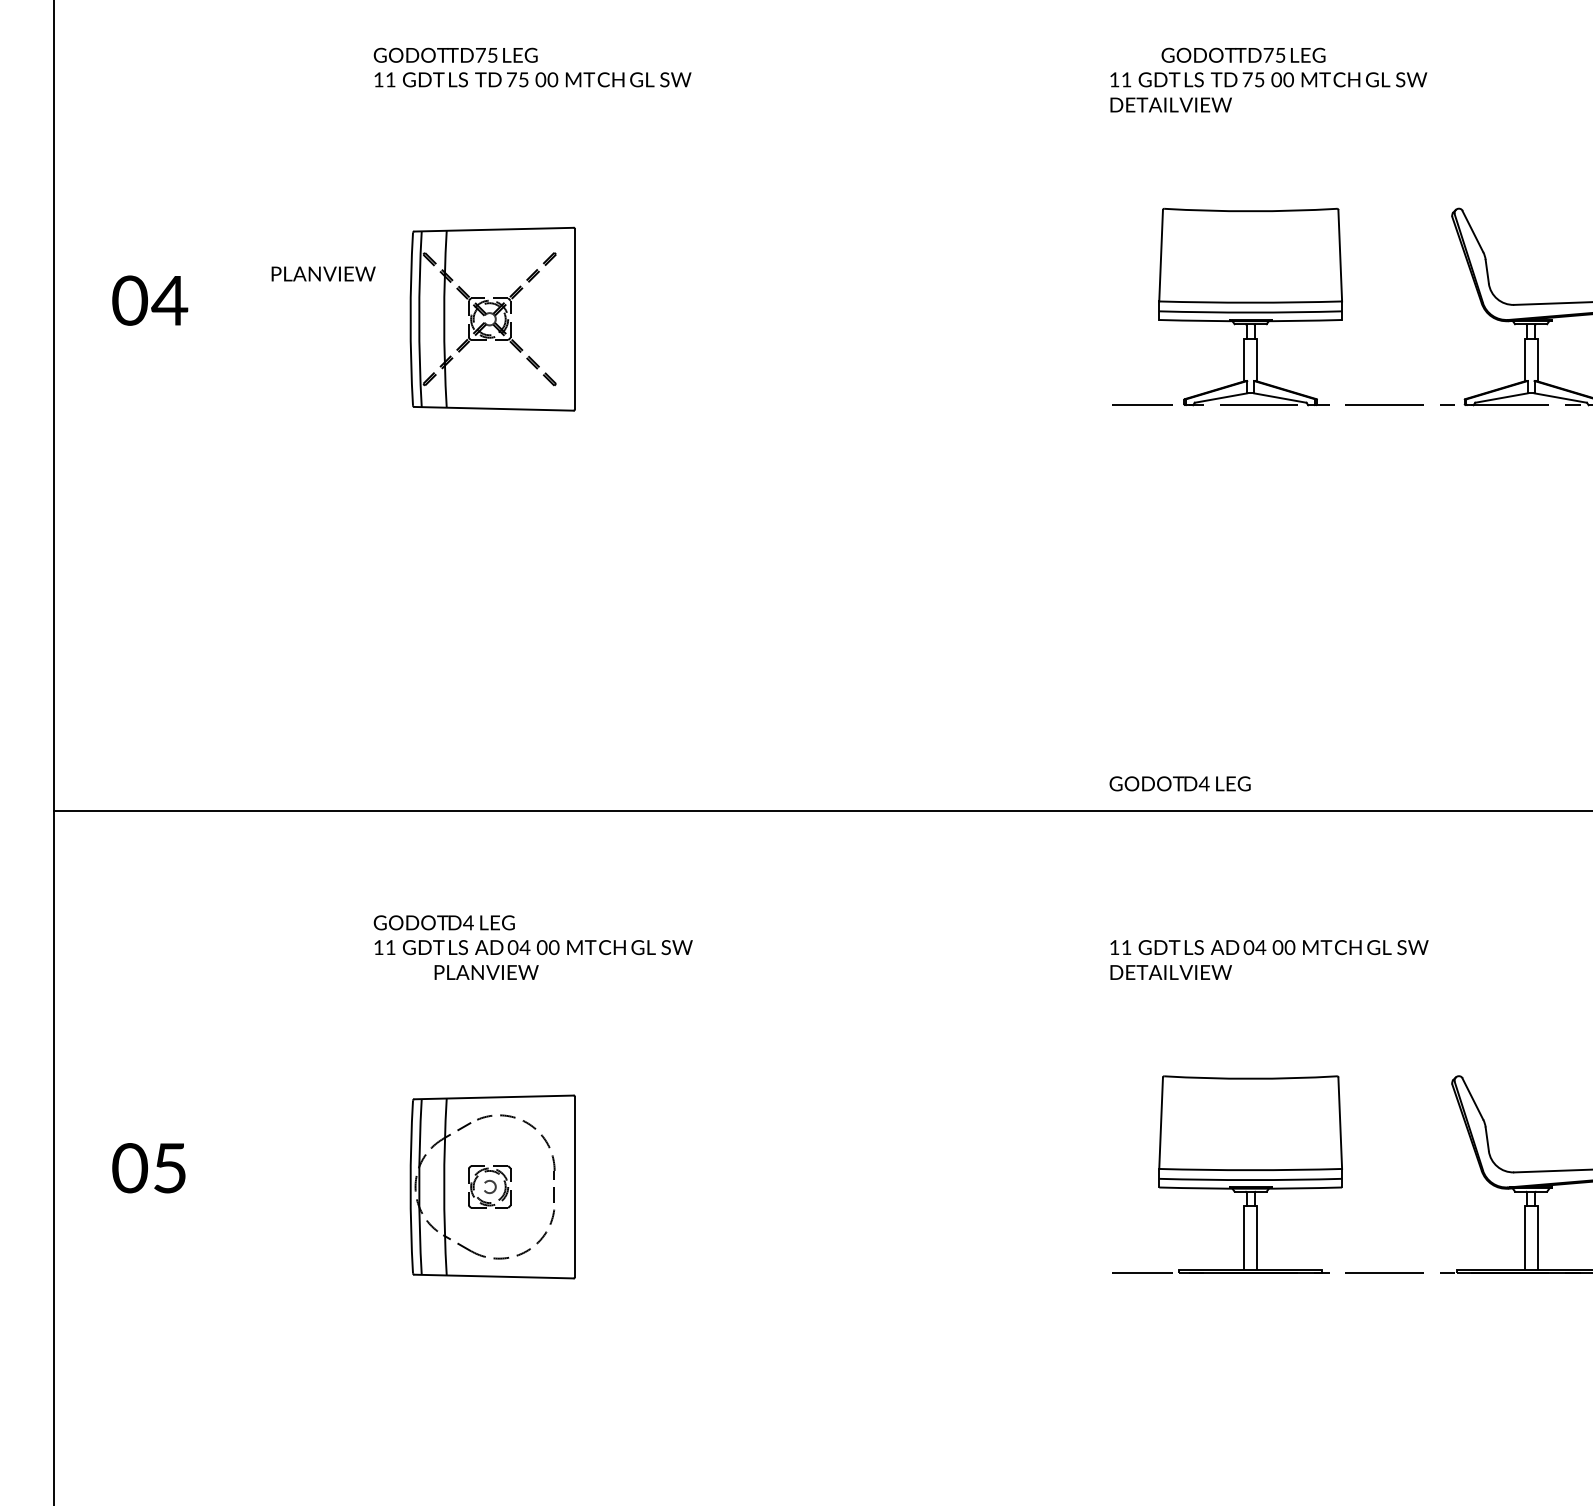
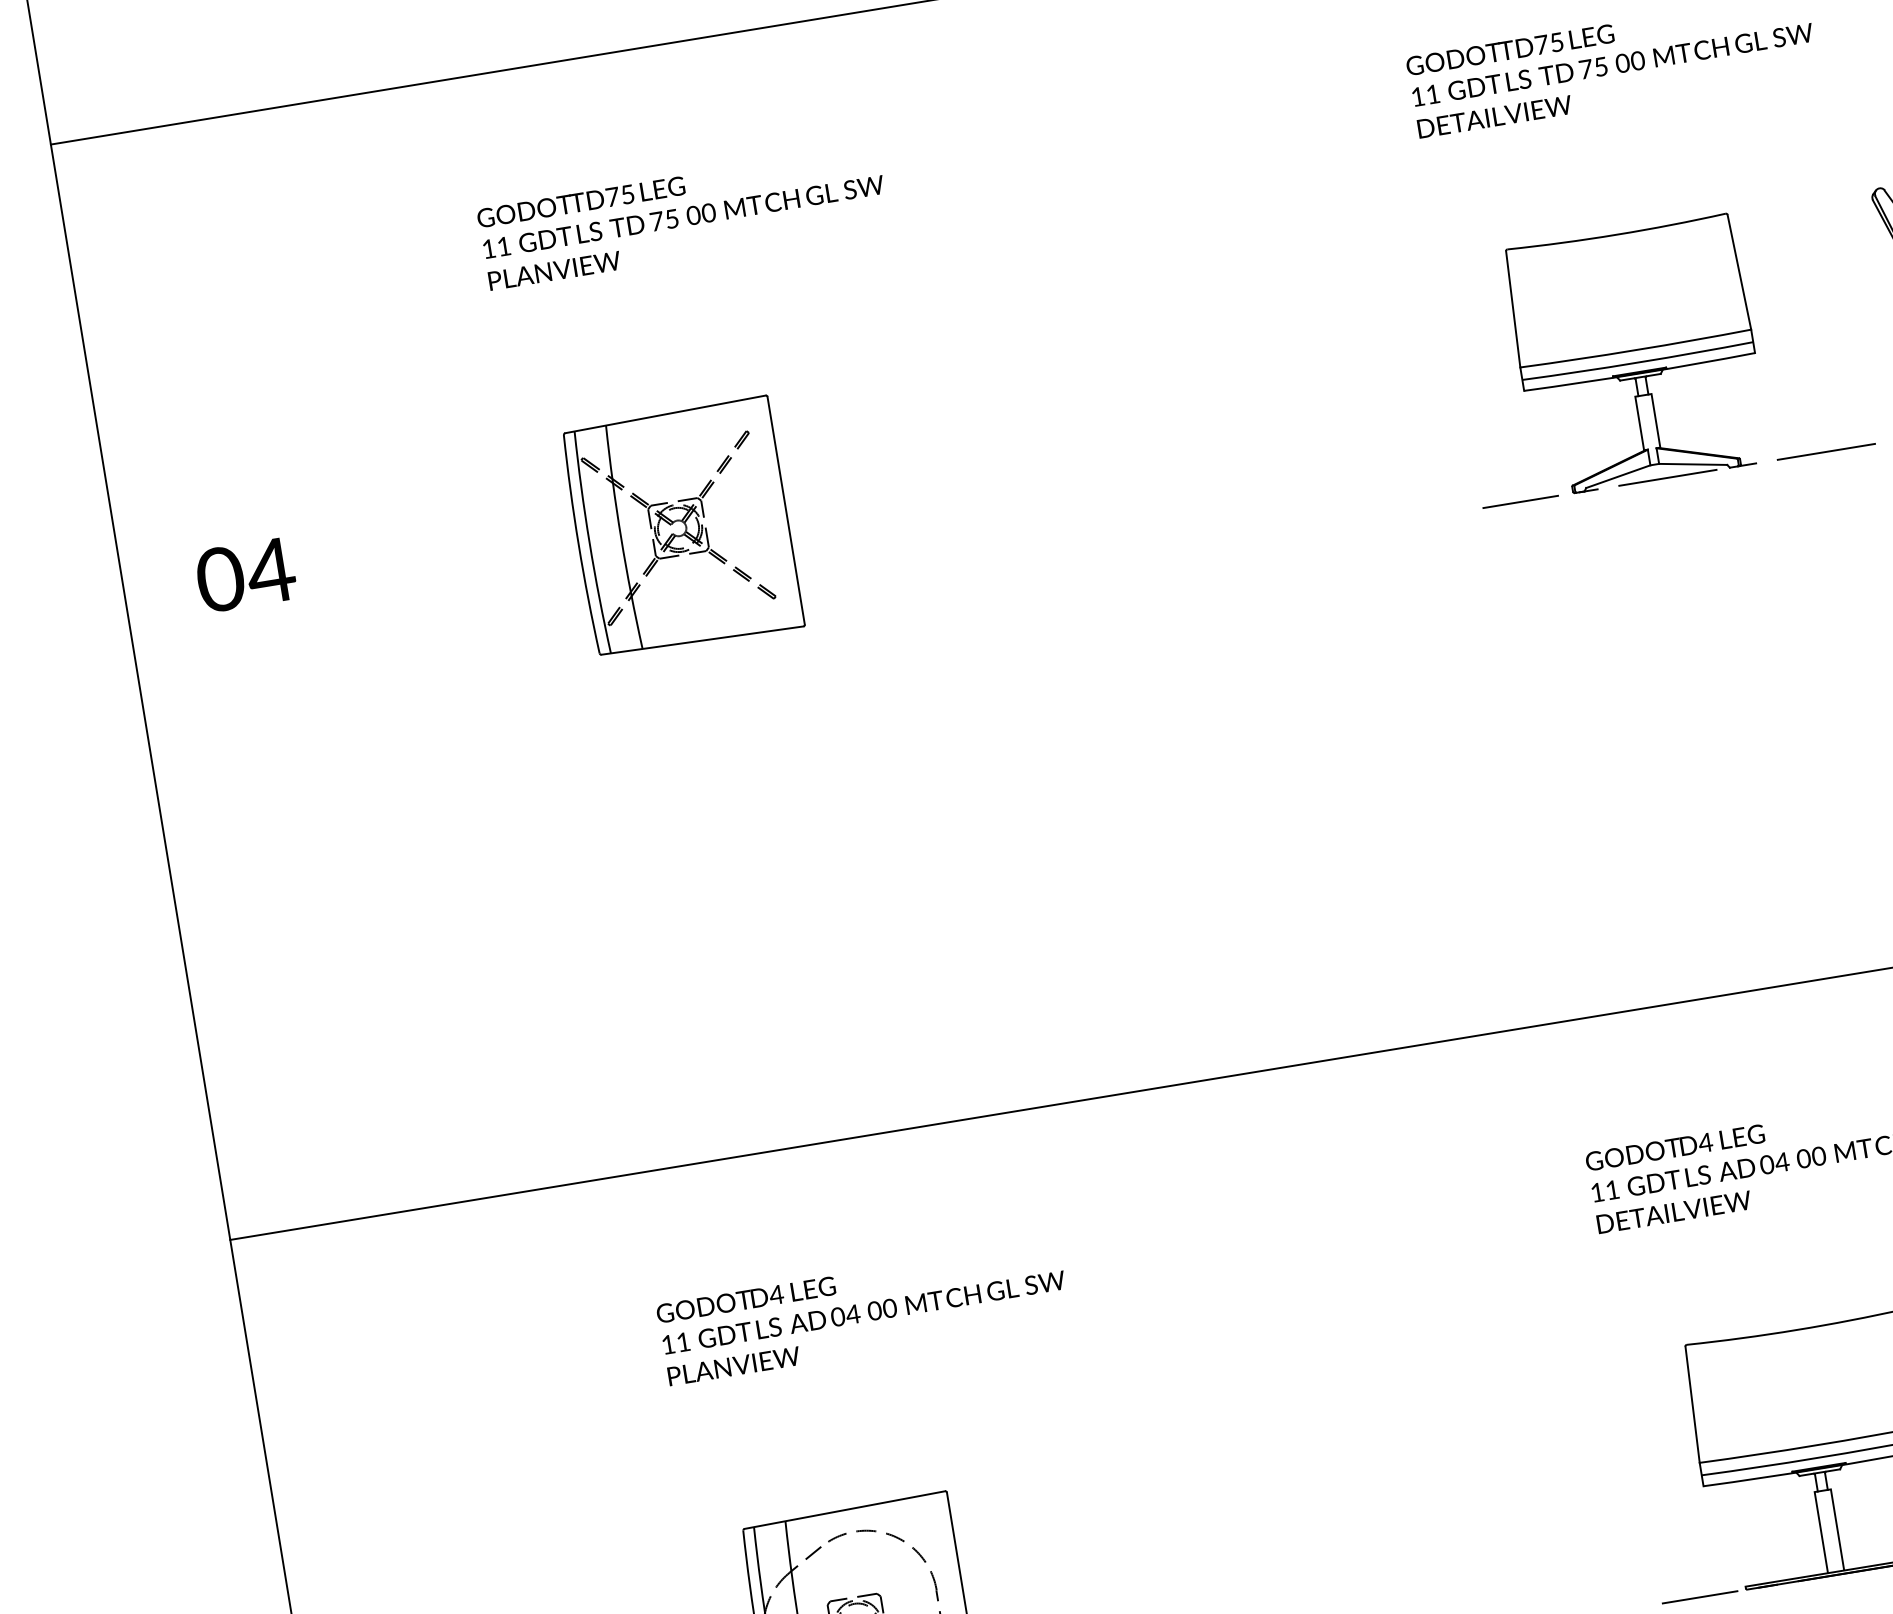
text: (1243, 54) -> (1509, 48), moved
text: (323, 273) -> (554, 270), moved
text: (1179, 783) -> (1674, 1147), moved
text: (486, 972) -> (733, 1366), moved

